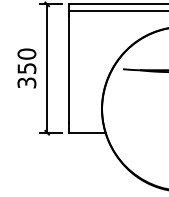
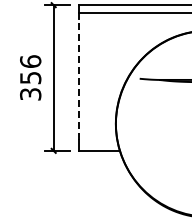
text: (26, 53) -> (30, 61), 350 -> 356
line: (69, 69) -> (78, 79), solid -> dashed

